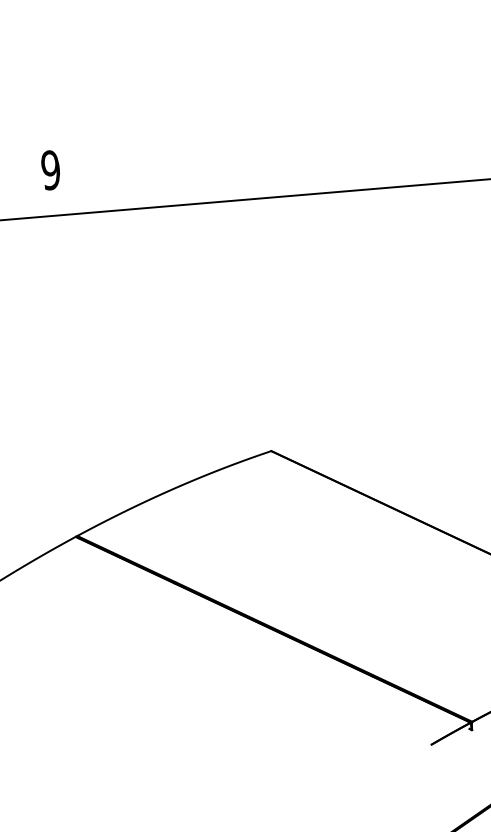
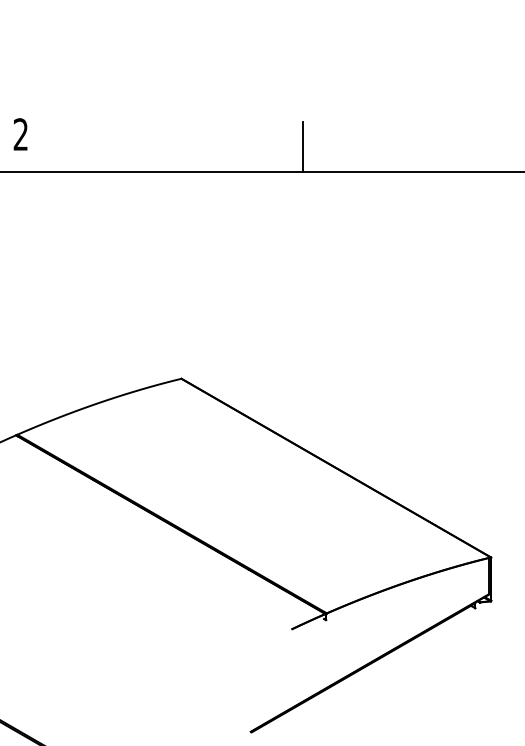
line: (396, 155) -> (303, 146), added
text: (50, 170) -> (20, 134), 9 -> 2

